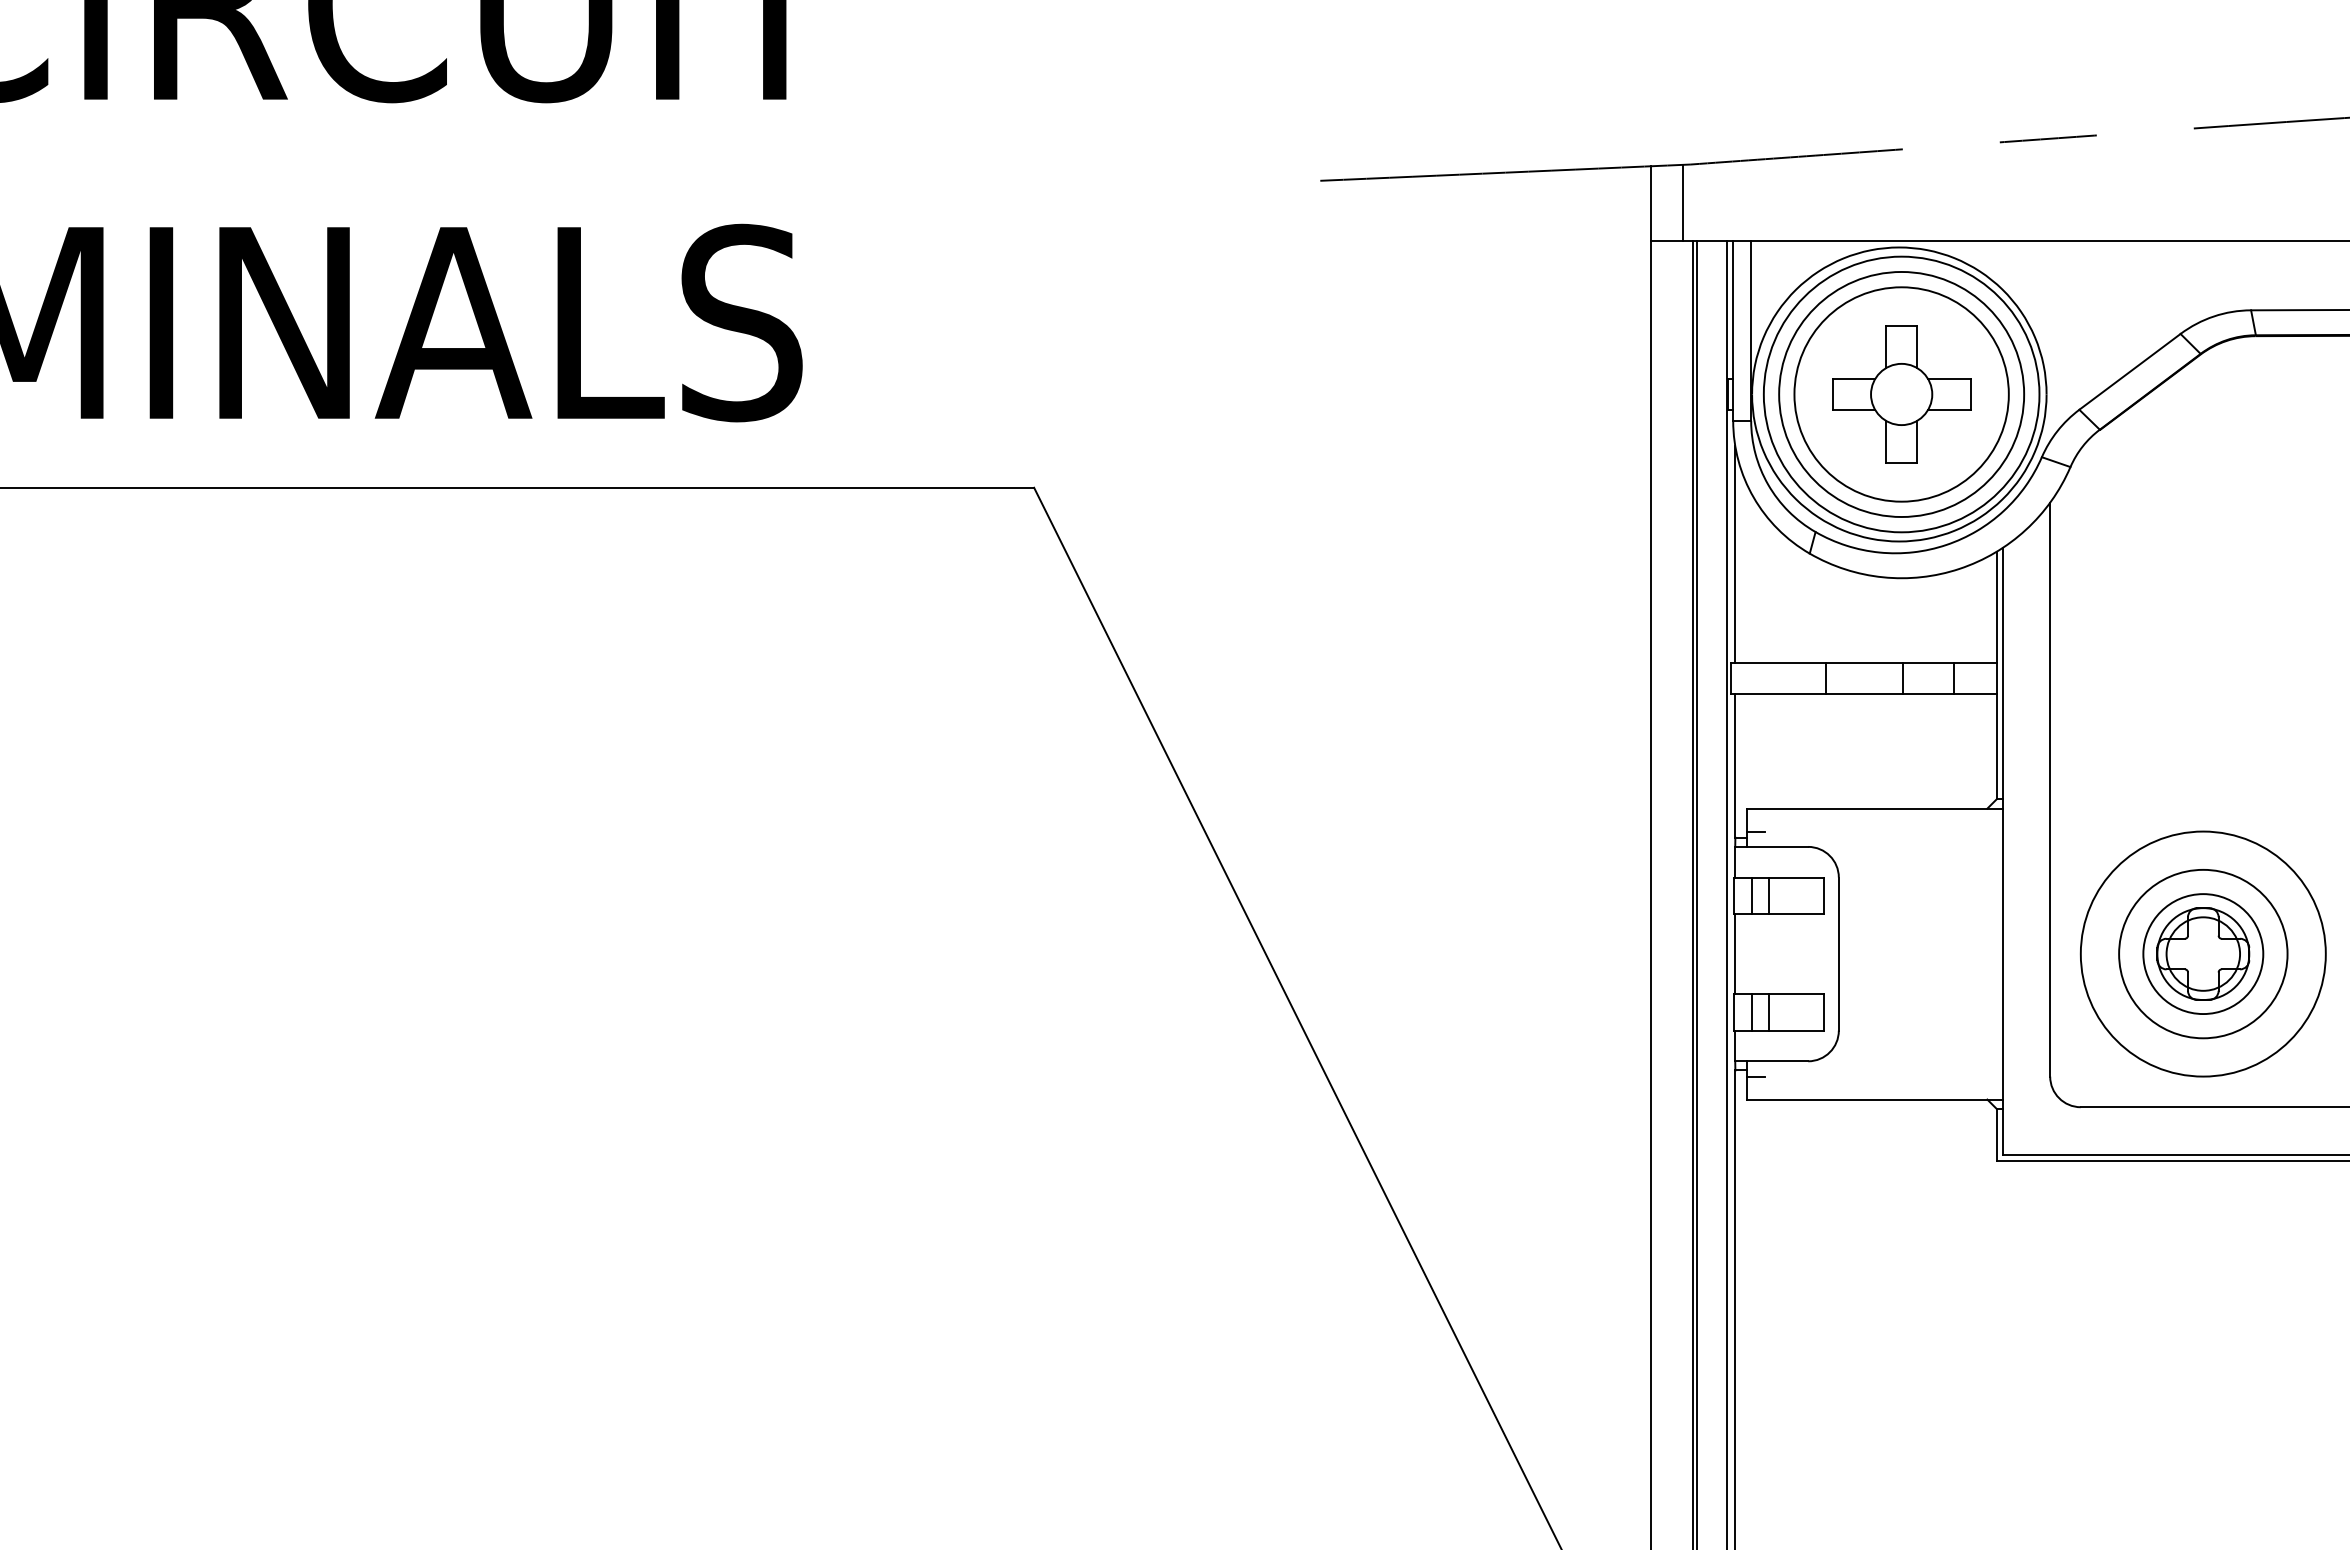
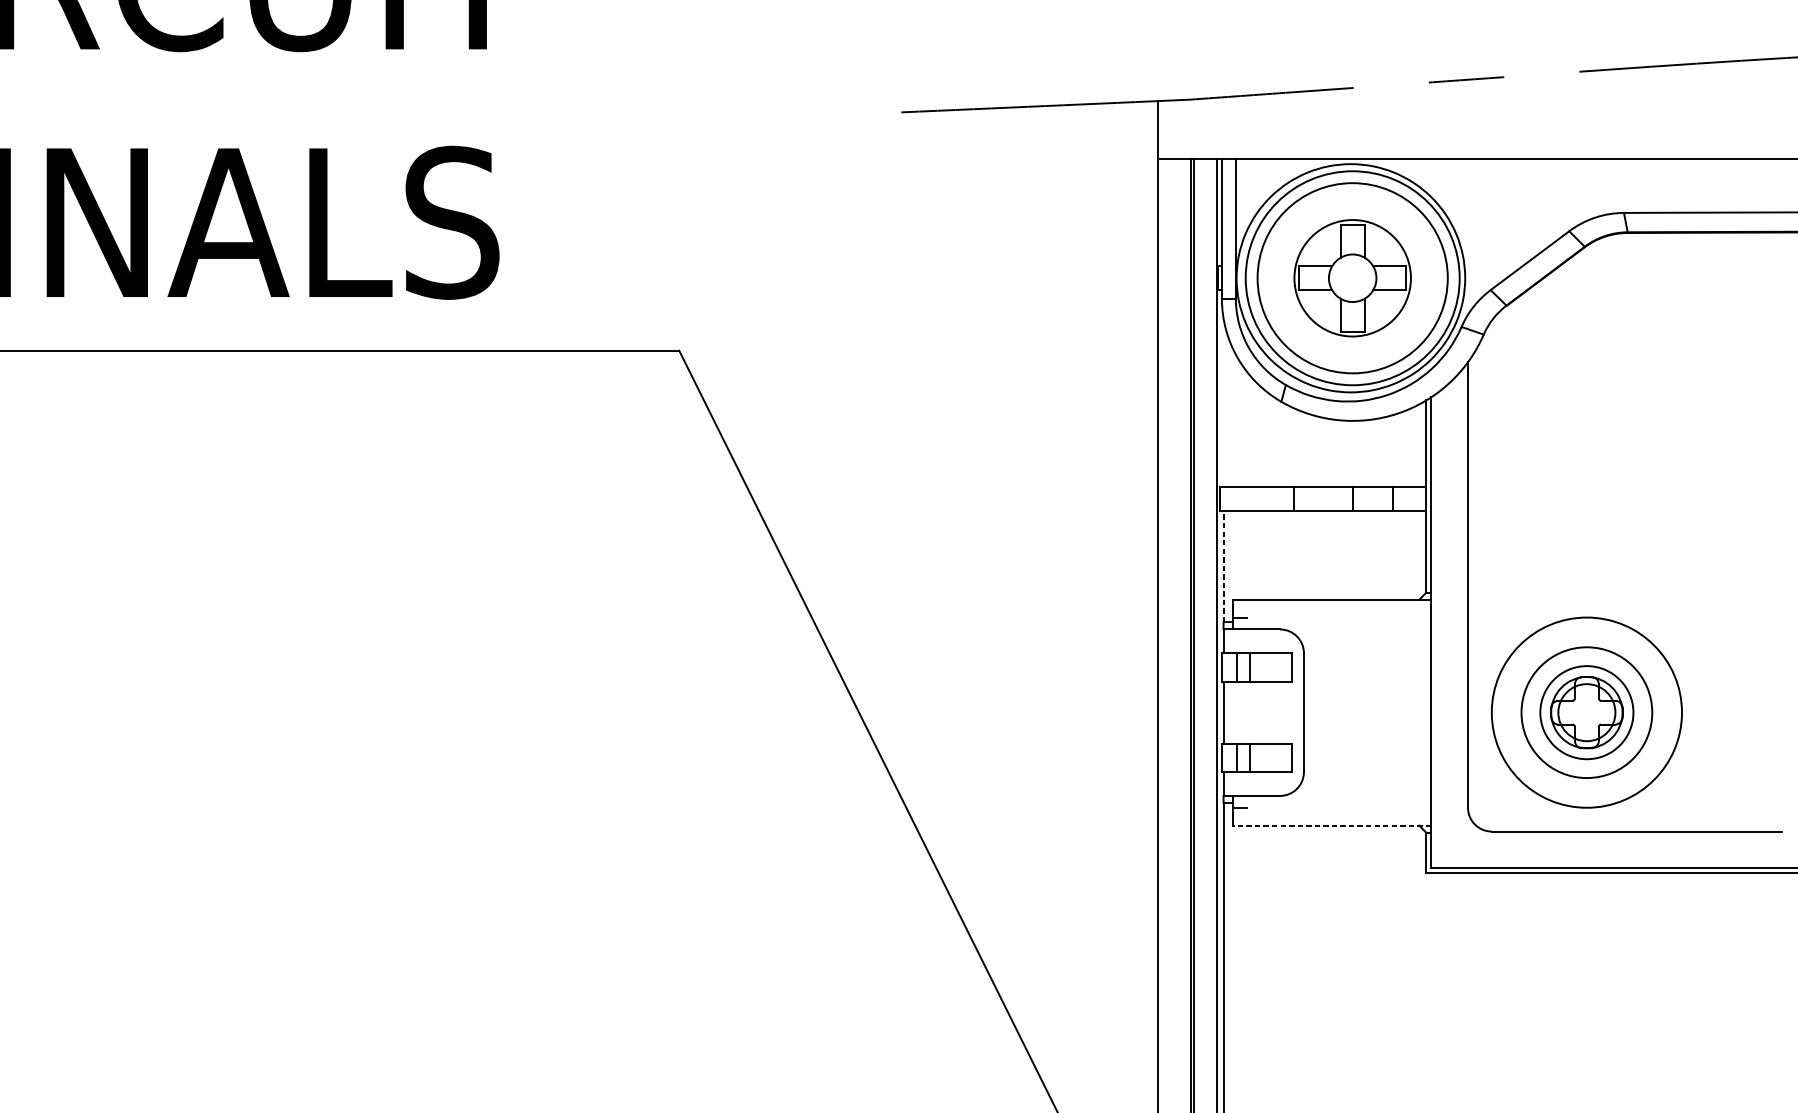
line: (1683, 202) -> (1183, 129), removed
circle: (1901, 394) -> (1352, 278), size x0.7
line: (1735, 554) -> (1223, 402), removed
line: (1735, 765) -> (1223, 566), solid -> dashed
line: (1874, 1099) -> (1331, 825), solid -> dashed

